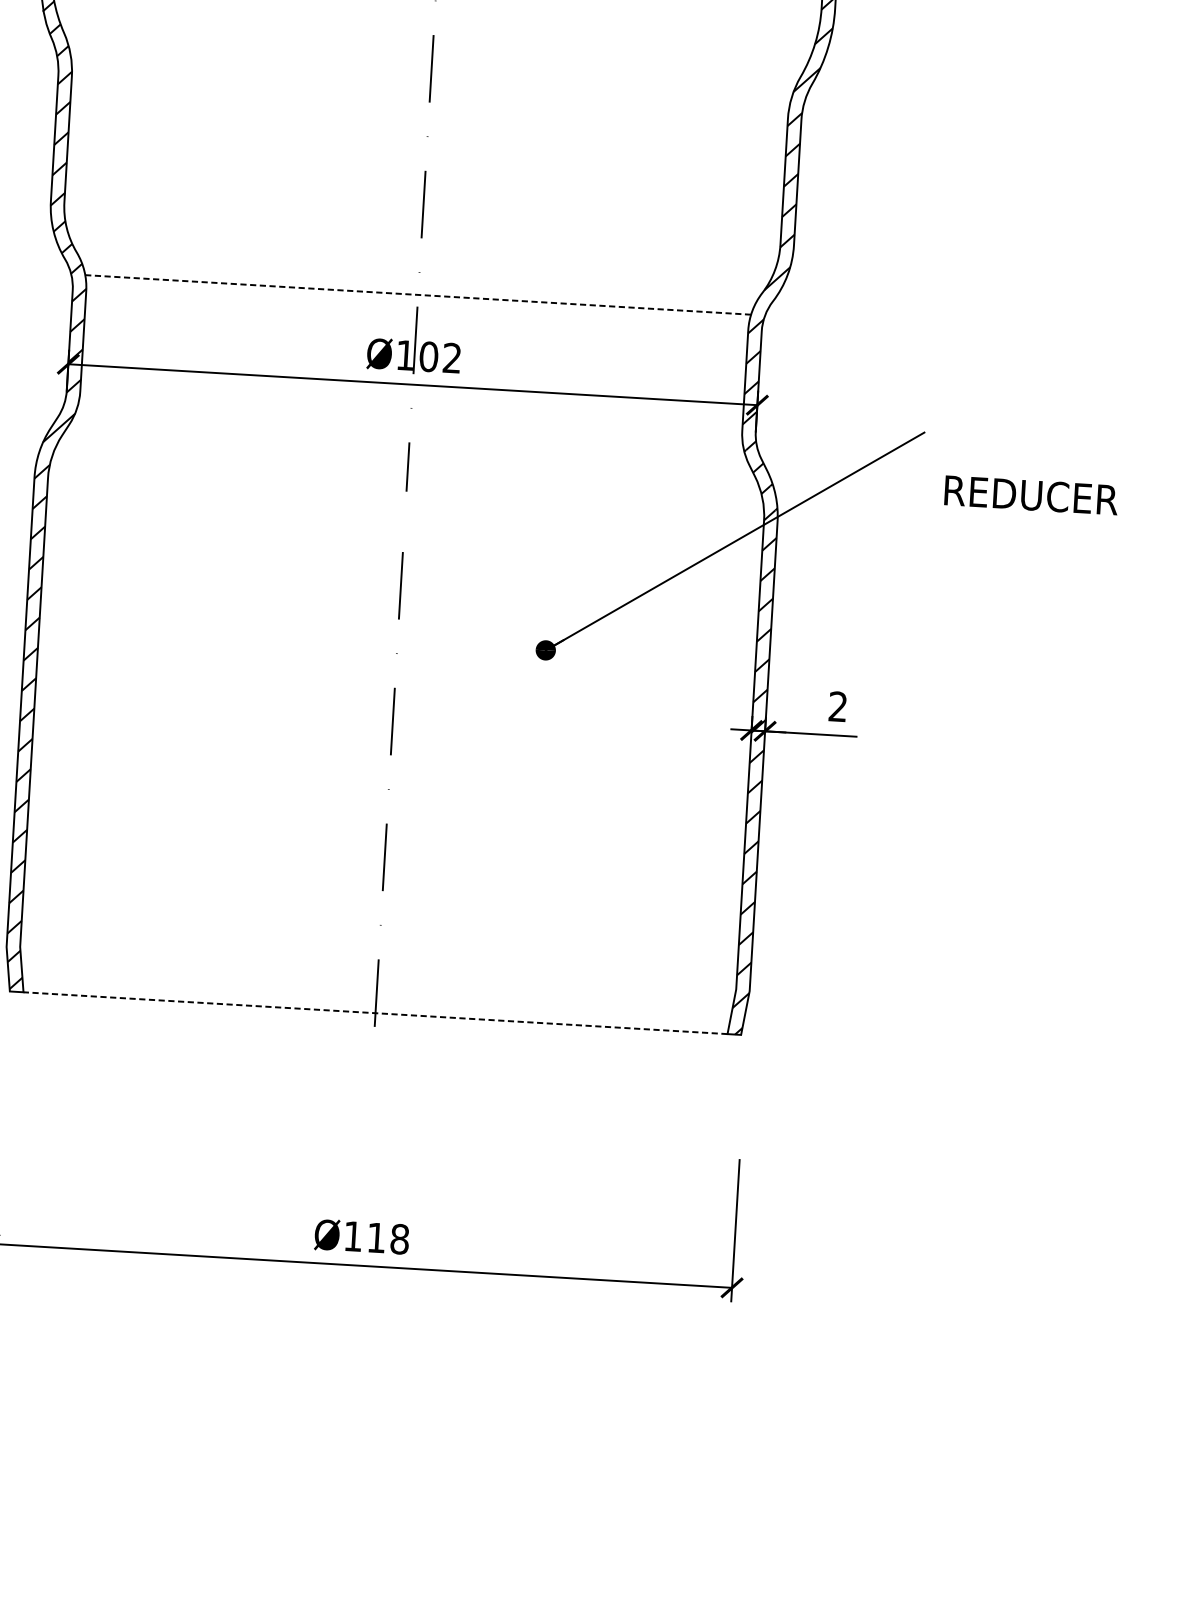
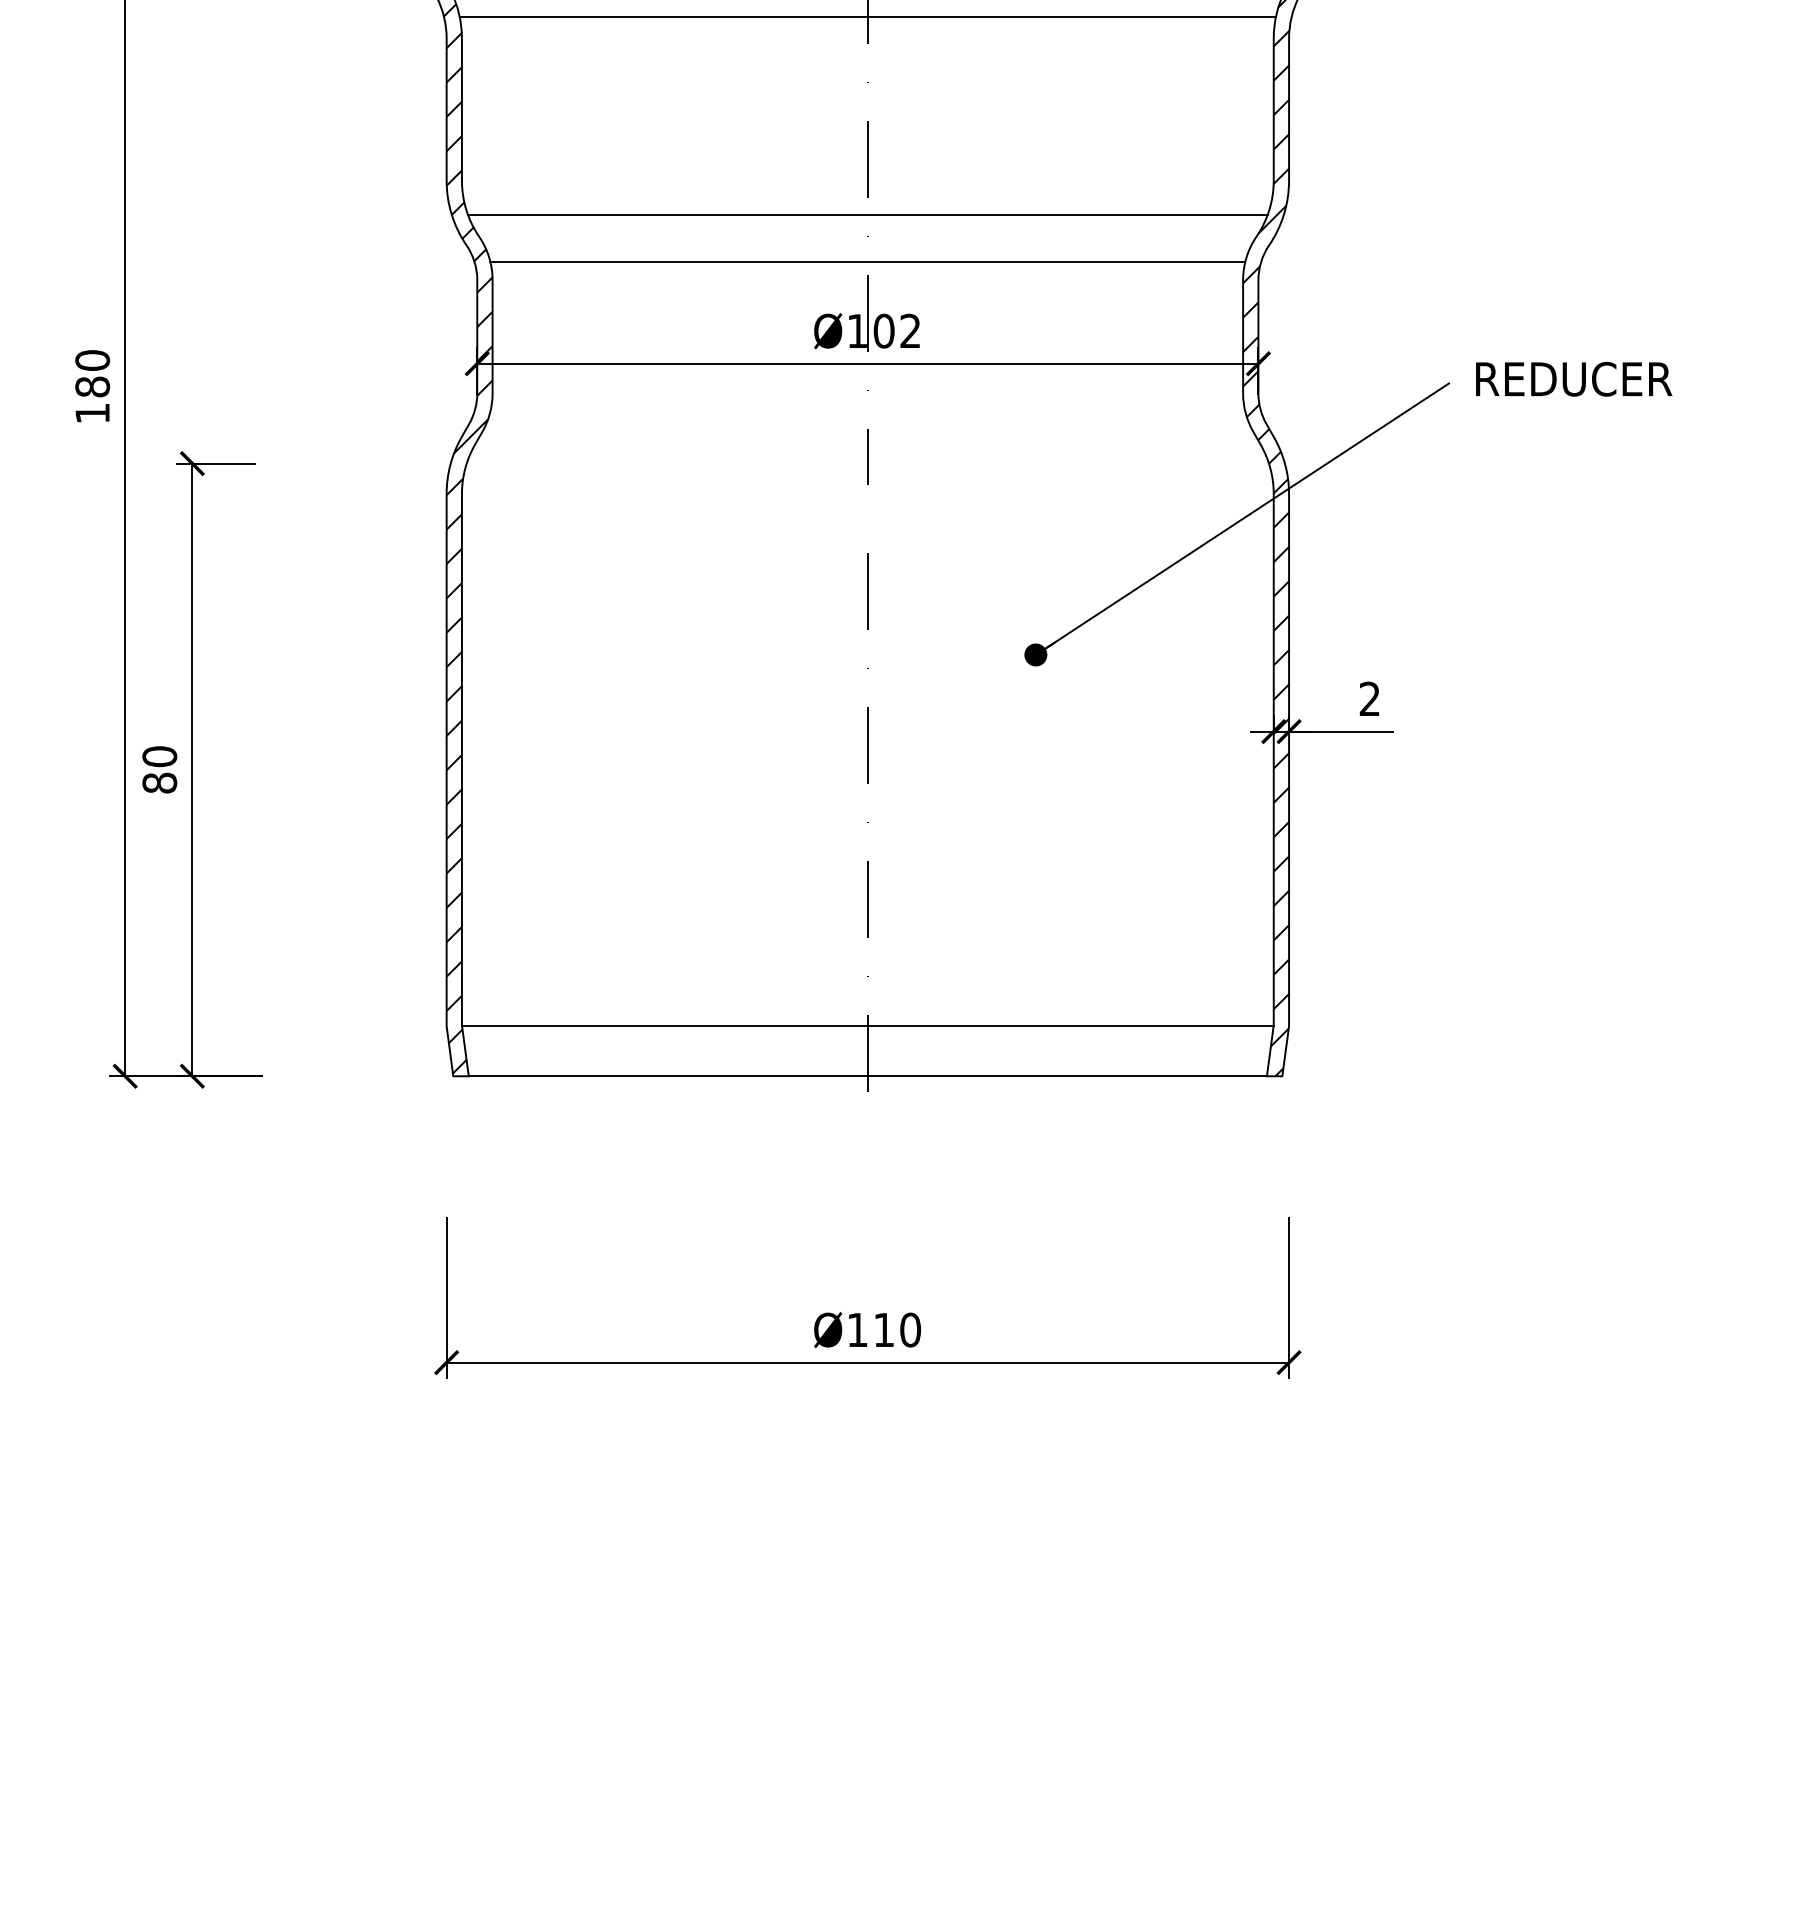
line: (430, 79) -> (867, 17), added
line: (420, 253) -> (867, 214), added
line: (417, 294) -> (867, 261), dashed -> solid
text: (1031, 494) -> (1574, 378), moved
line: (377, 969) -> (867, 1026), added
line: (375, 1013) -> (867, 1076), dashed -> solid
text: (399, 1238) -> (910, 1329), Ø118 -> Ø110

